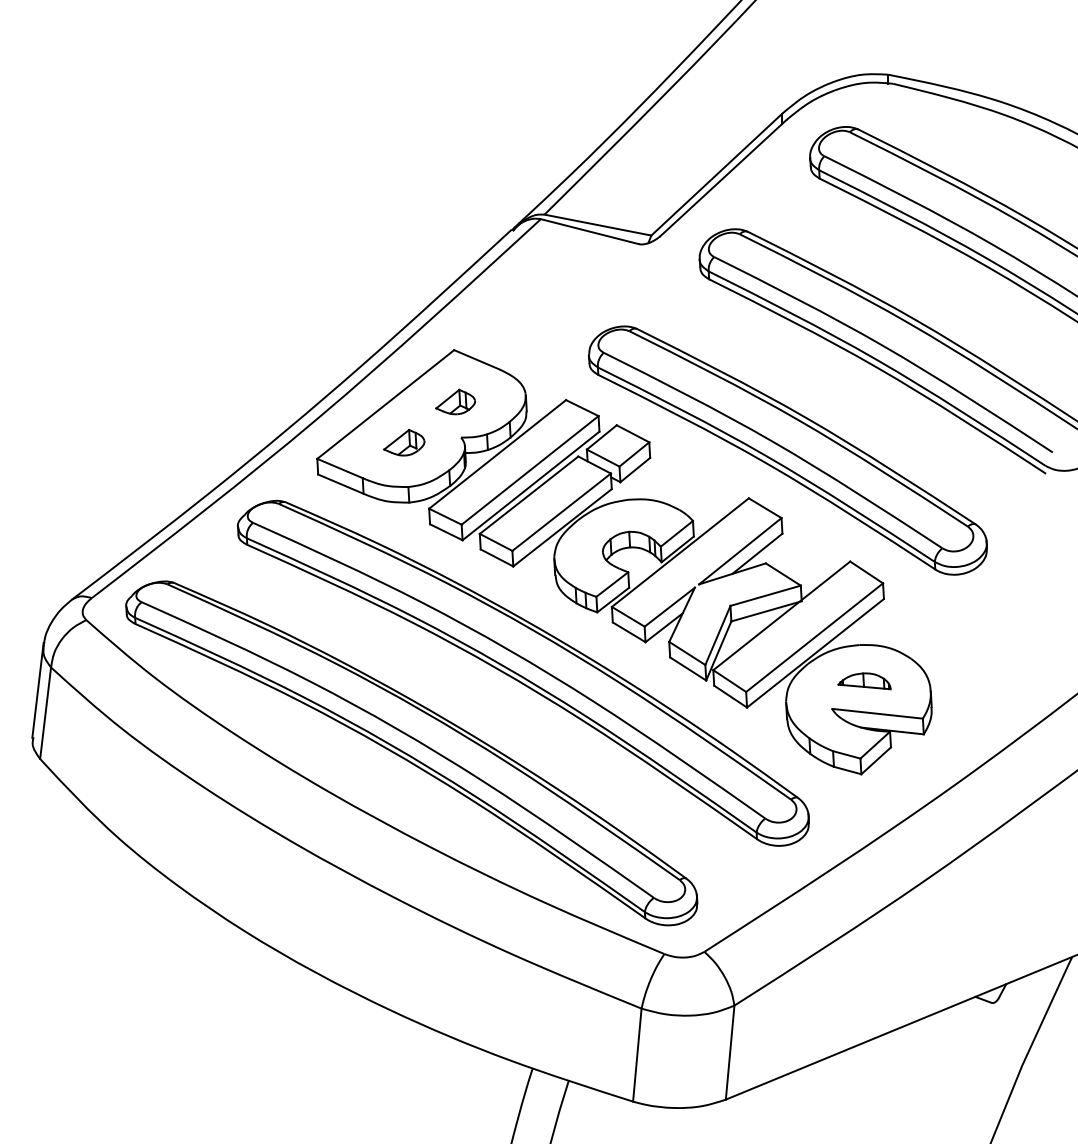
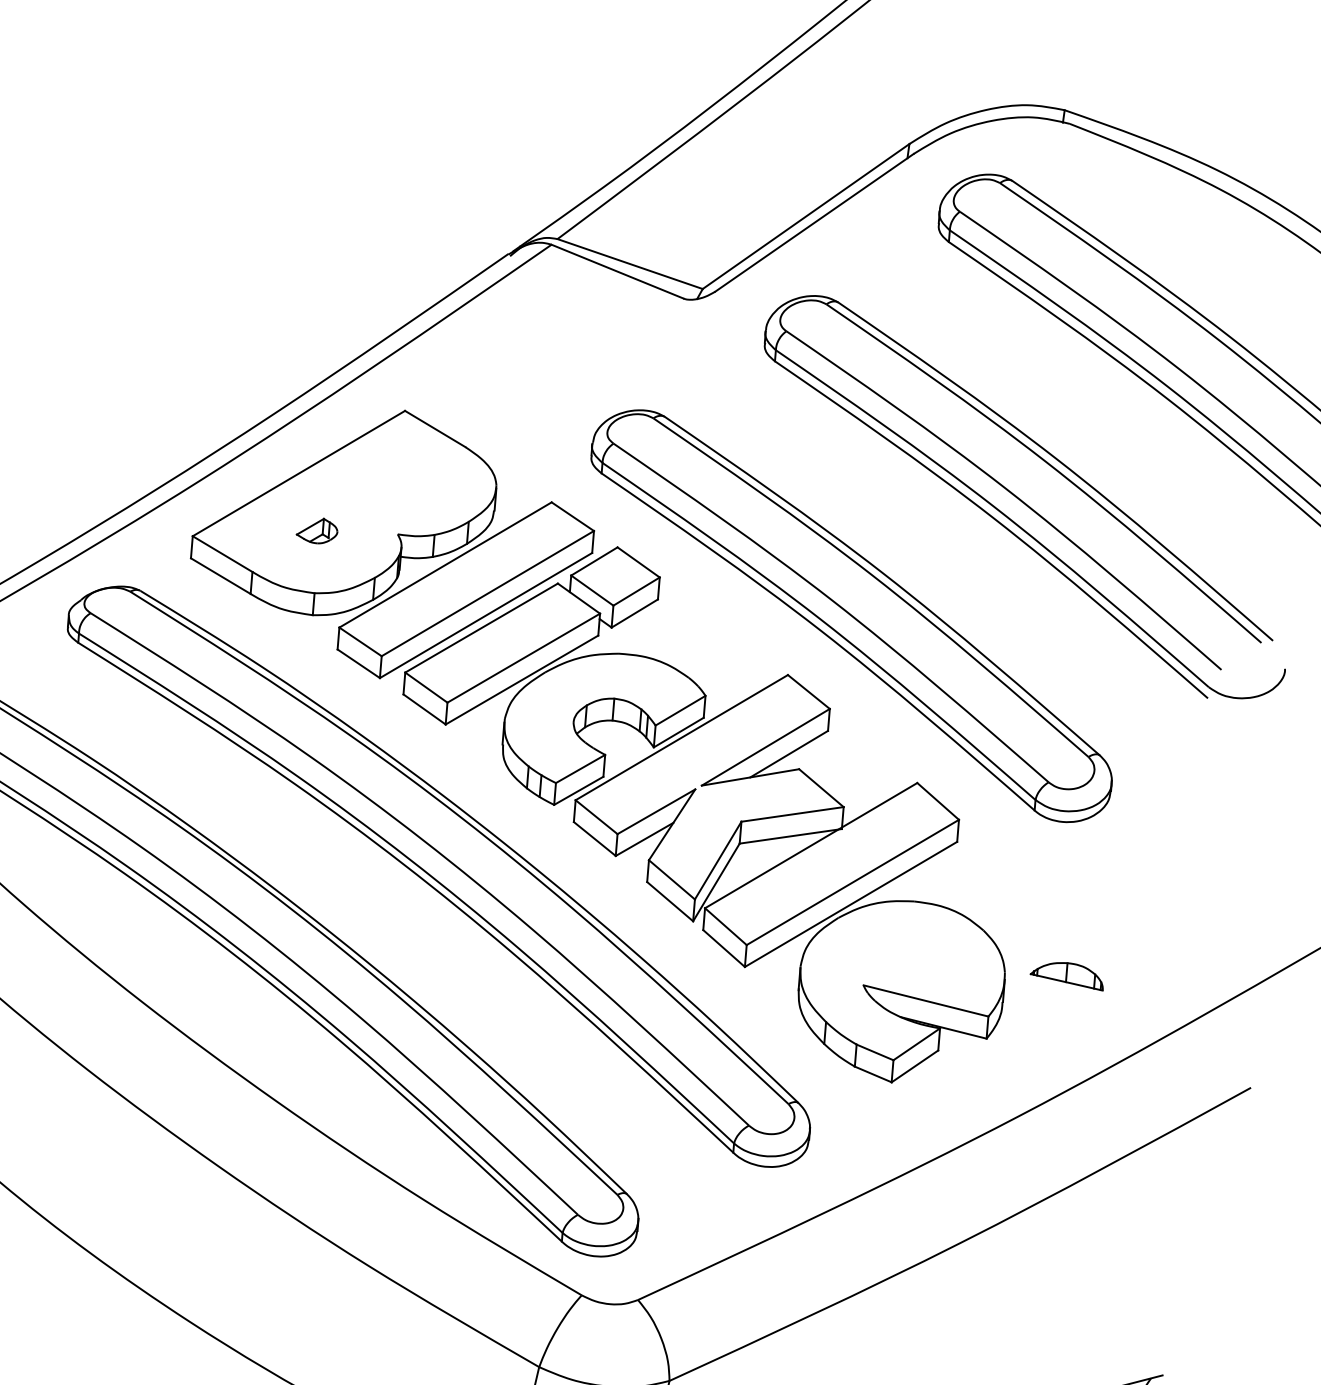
part: (455, 401) -> (396, 482), removed
part: (404, 442) -> (317, 530), size x0.7
part: (864, 681) -> (1067, 974), moved

